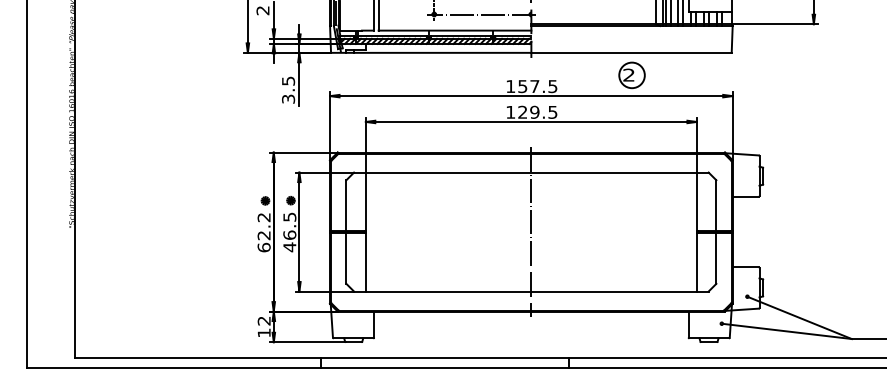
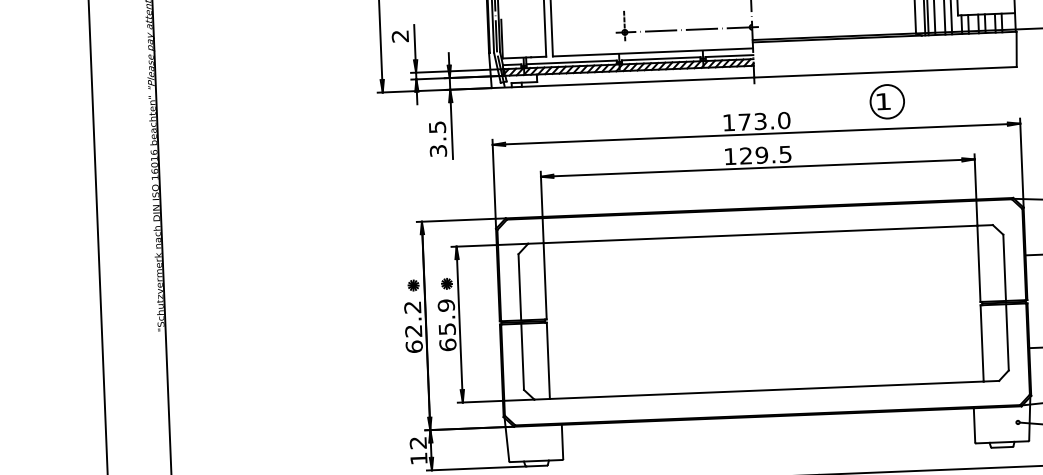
text: (628, 74) -> (882, 100), 2 -> 1
text: (537, 86) -> (764, 121), 157.5 -> 173.0
line: (531, 231) -> (763, 311), removed
text: (289, 232) -> (446, 325), 46.5 -> 65.9

